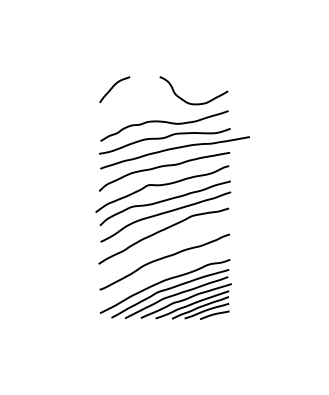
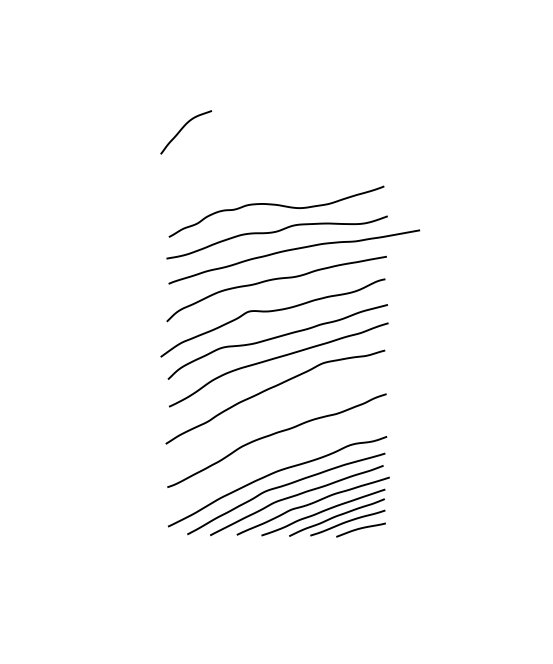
curve: (113, 87) -> (183, 128), moved
curve: (187, 101) -> (315, 170), removed

